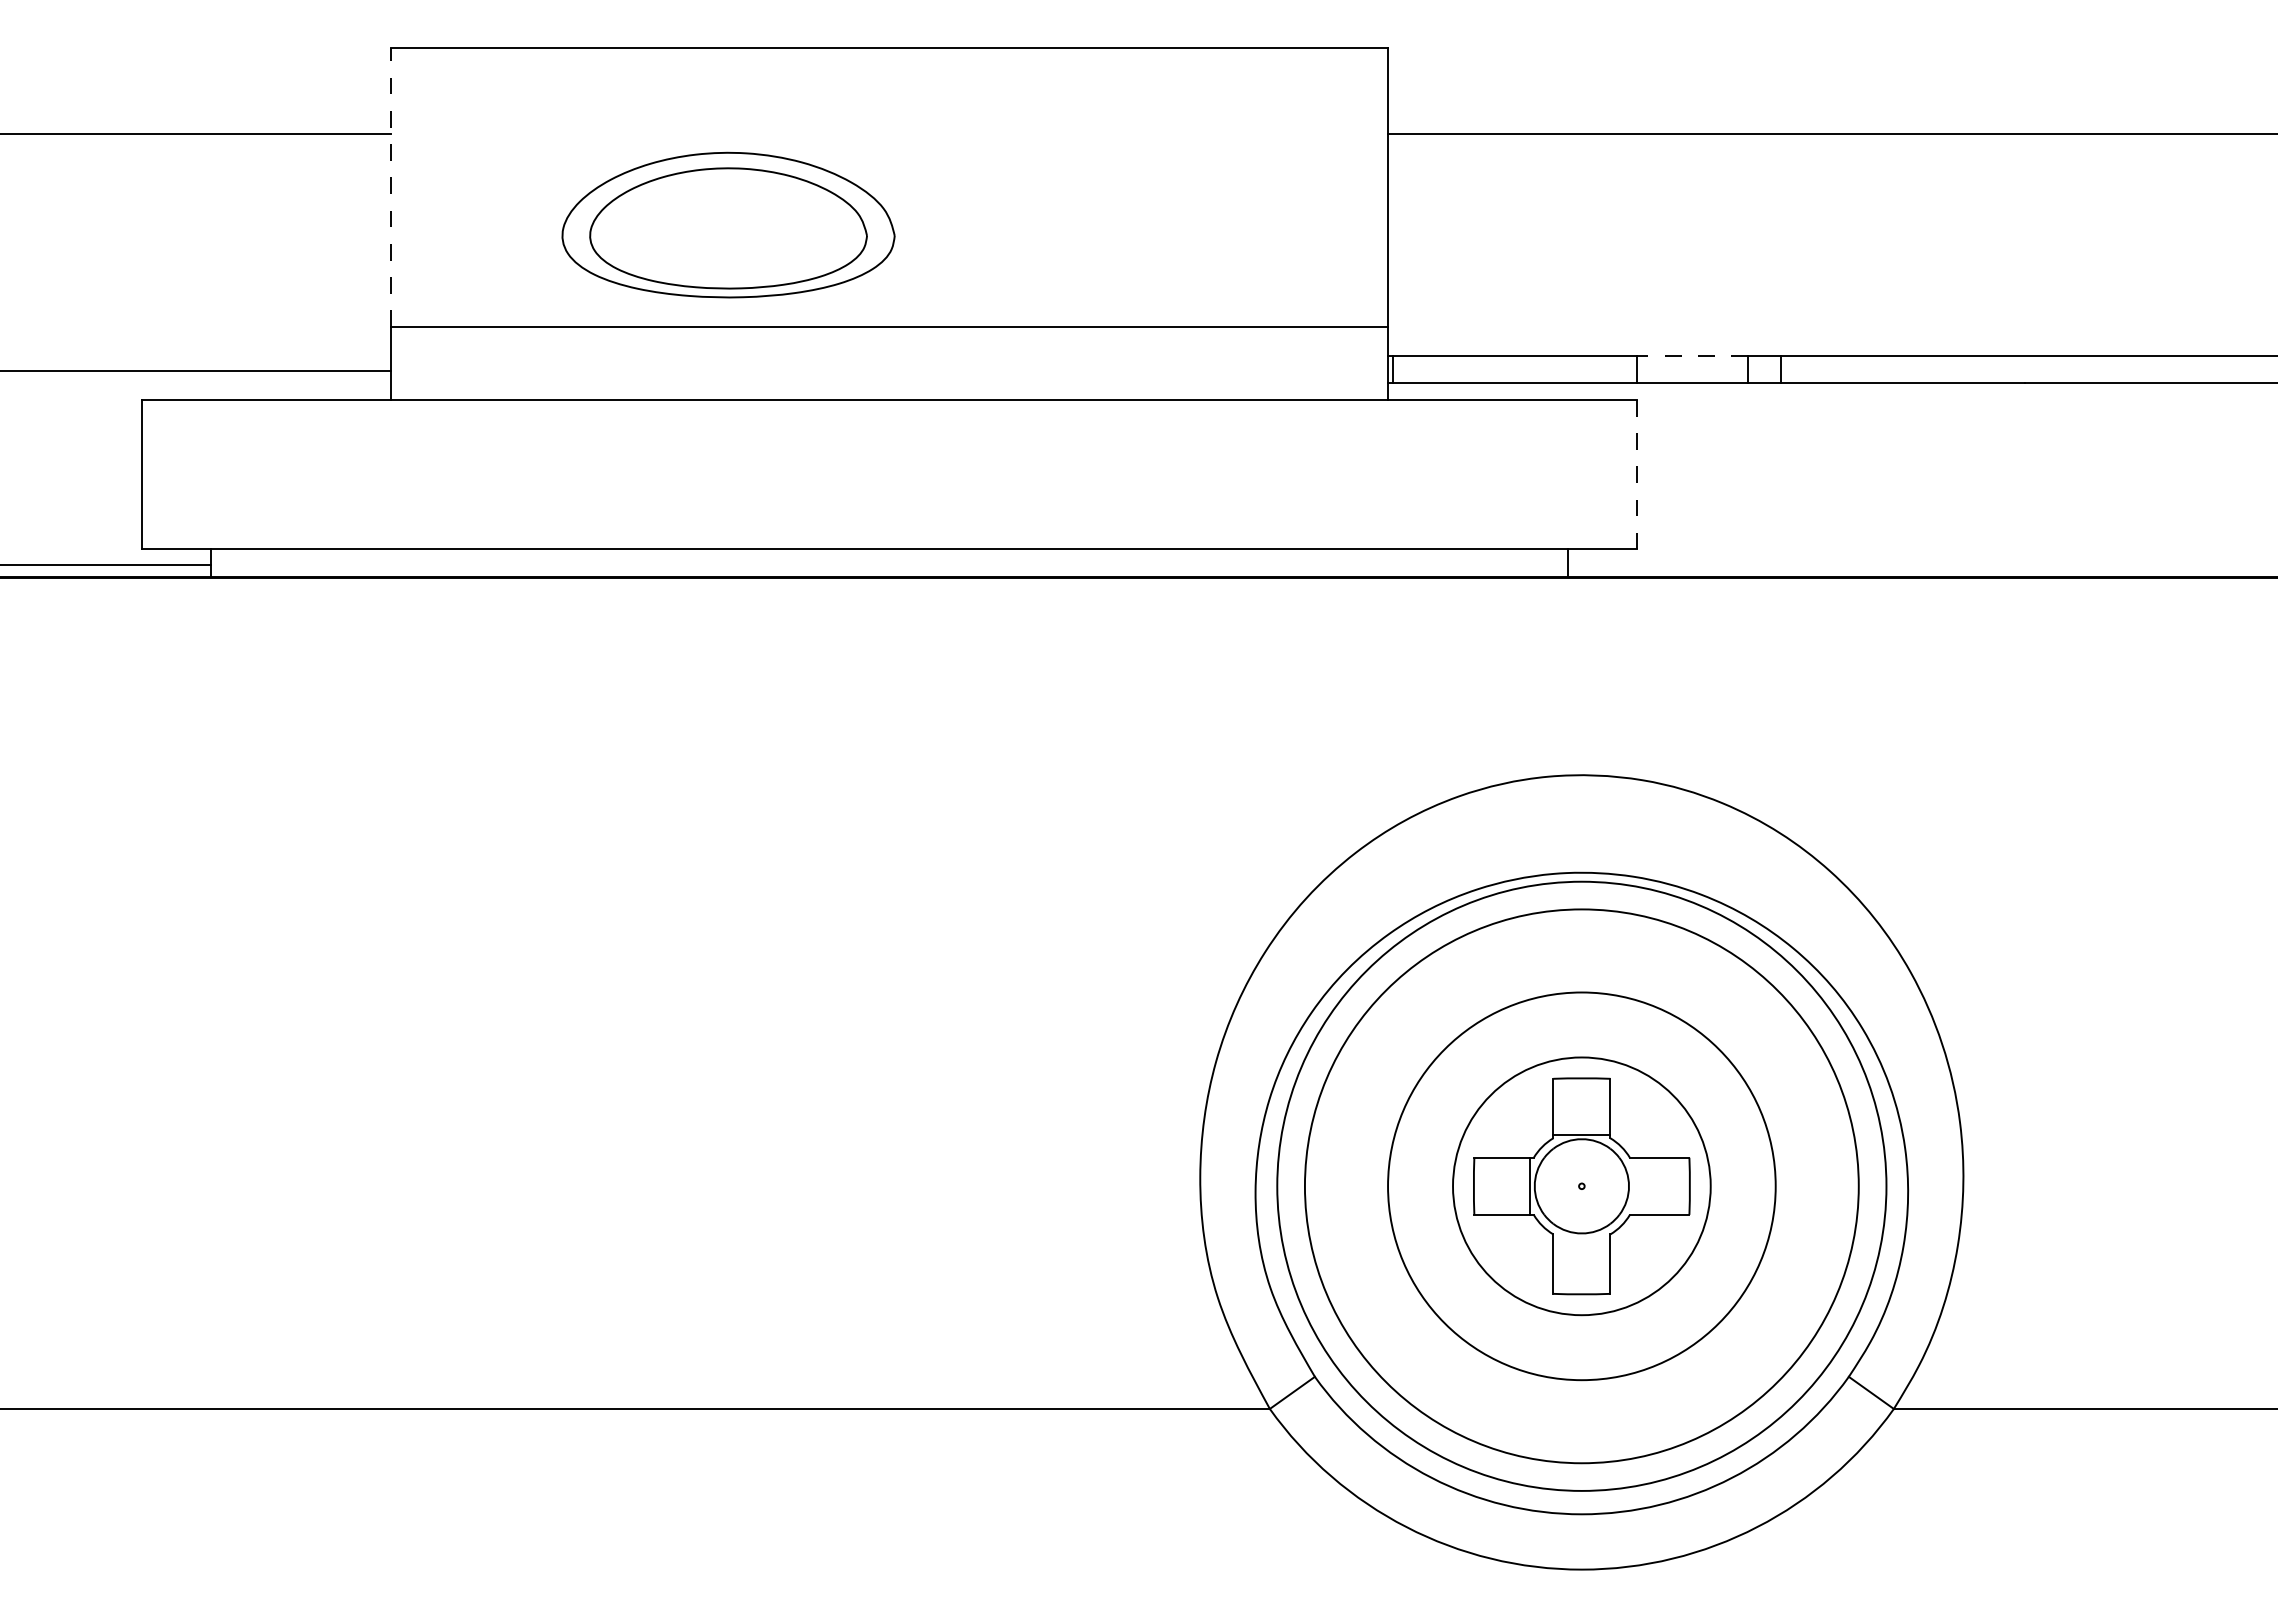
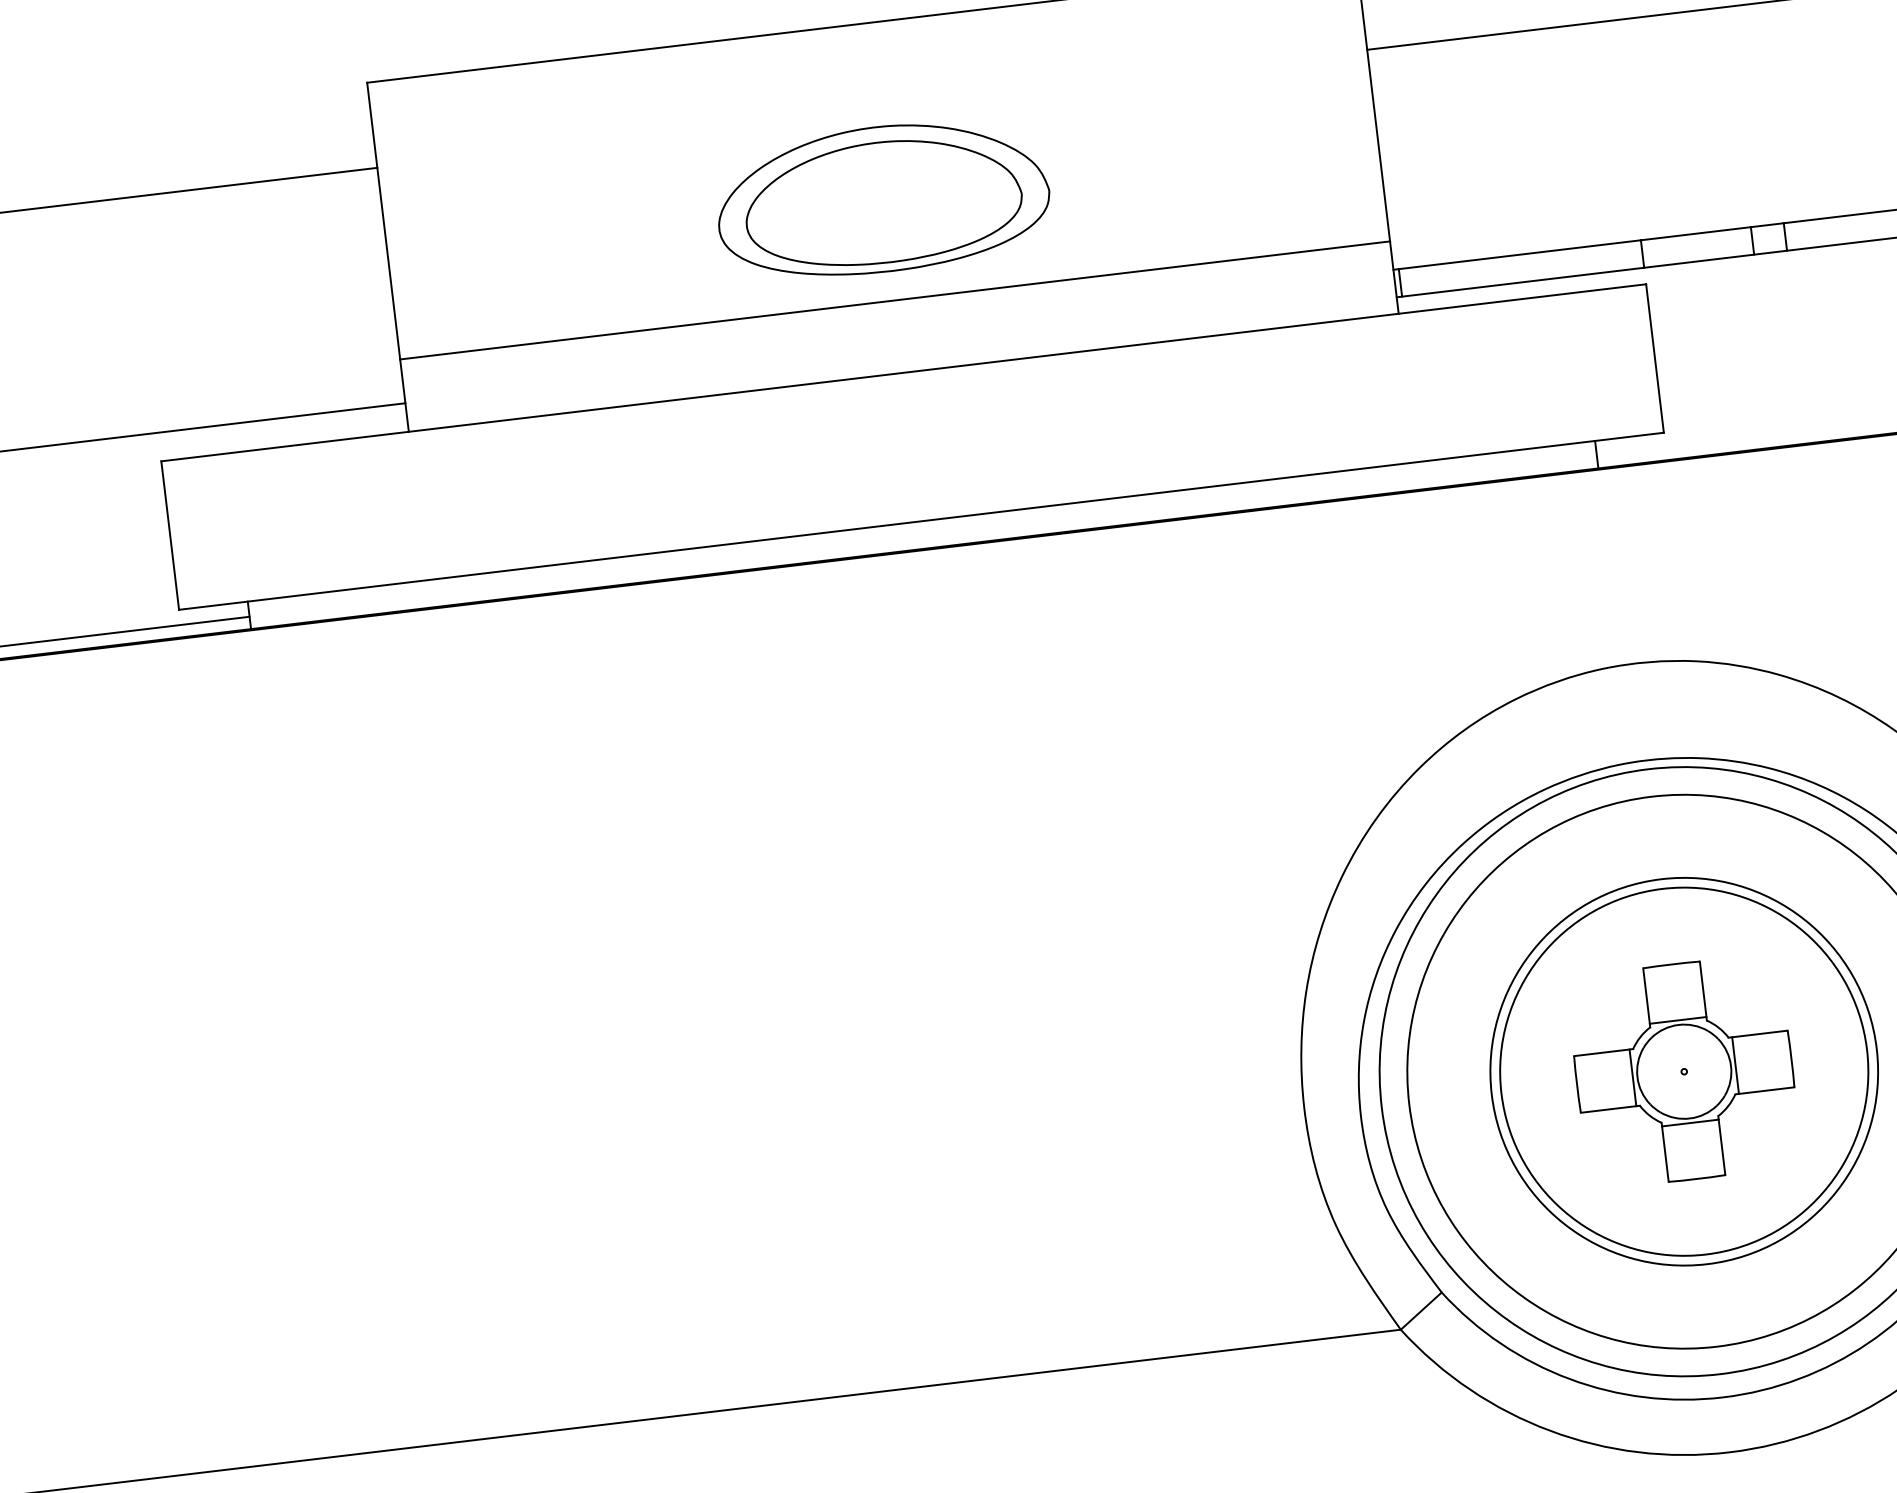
line: (391, 187) -> (383, 220), dashed -> solid
part: (728, 224) -> (882, 198), moved
line: (1692, 355) -> (1695, 233), dashed -> solid
line: (1637, 474) -> (1655, 358), dashed -> solid
line: (1633, 1185) -> (1735, 1064), added
circle: (1581, 1186) -> (1683, 1071), size x1.43
line: (1581, 1238) -> (1690, 1123), added

